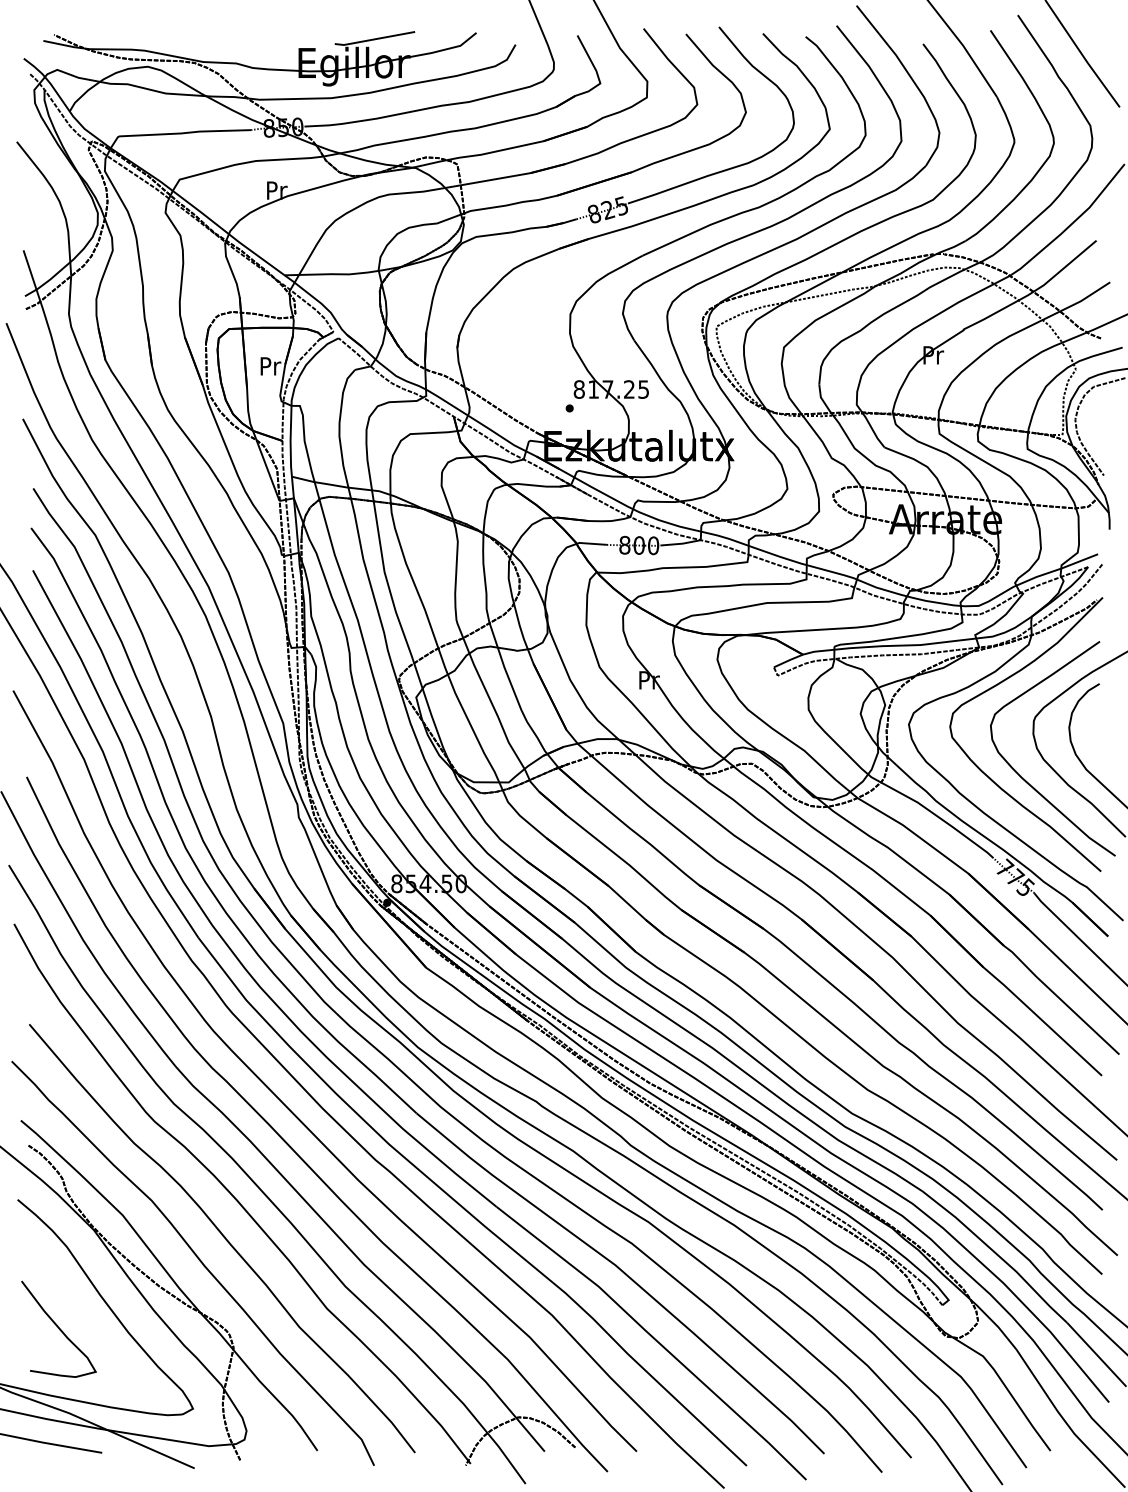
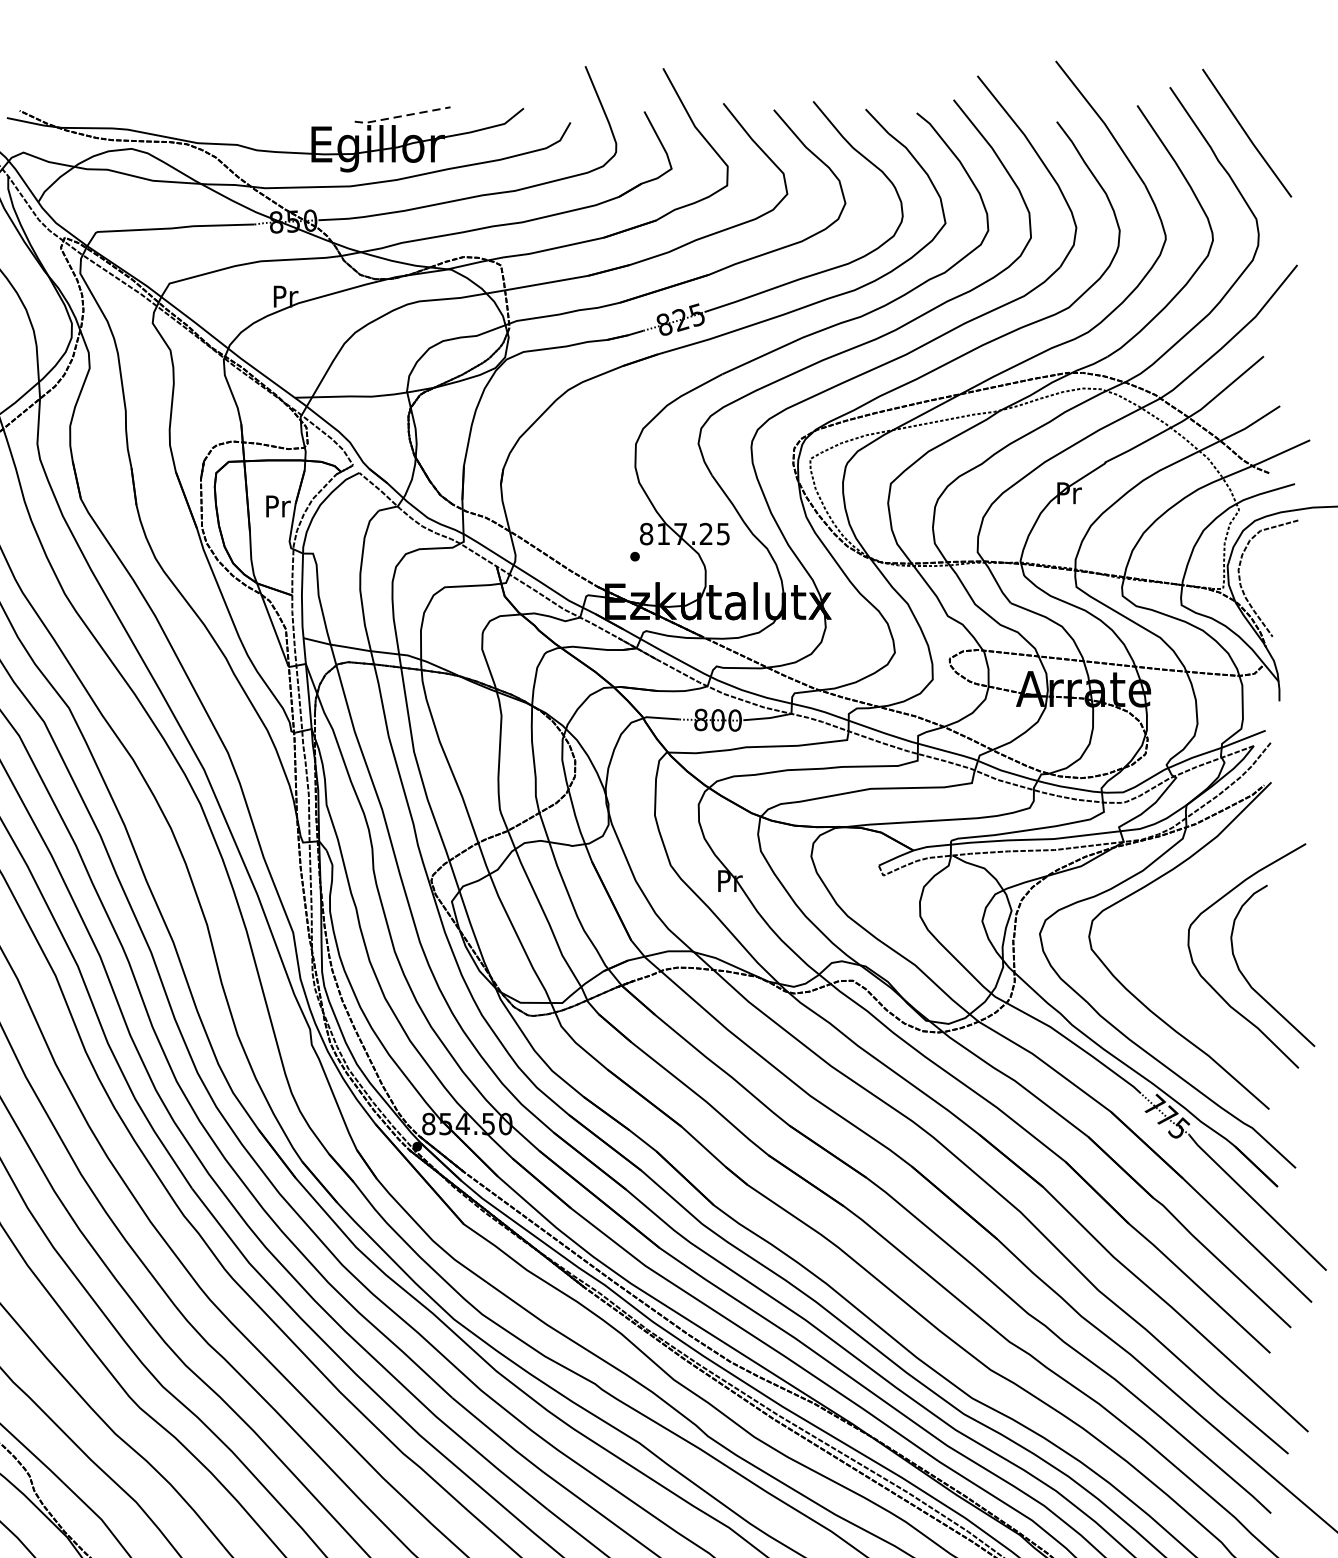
line: (374, 39) -> (402, 116), solid -> dashed
curve: (1024, 778) -> (1177, 998), removed

